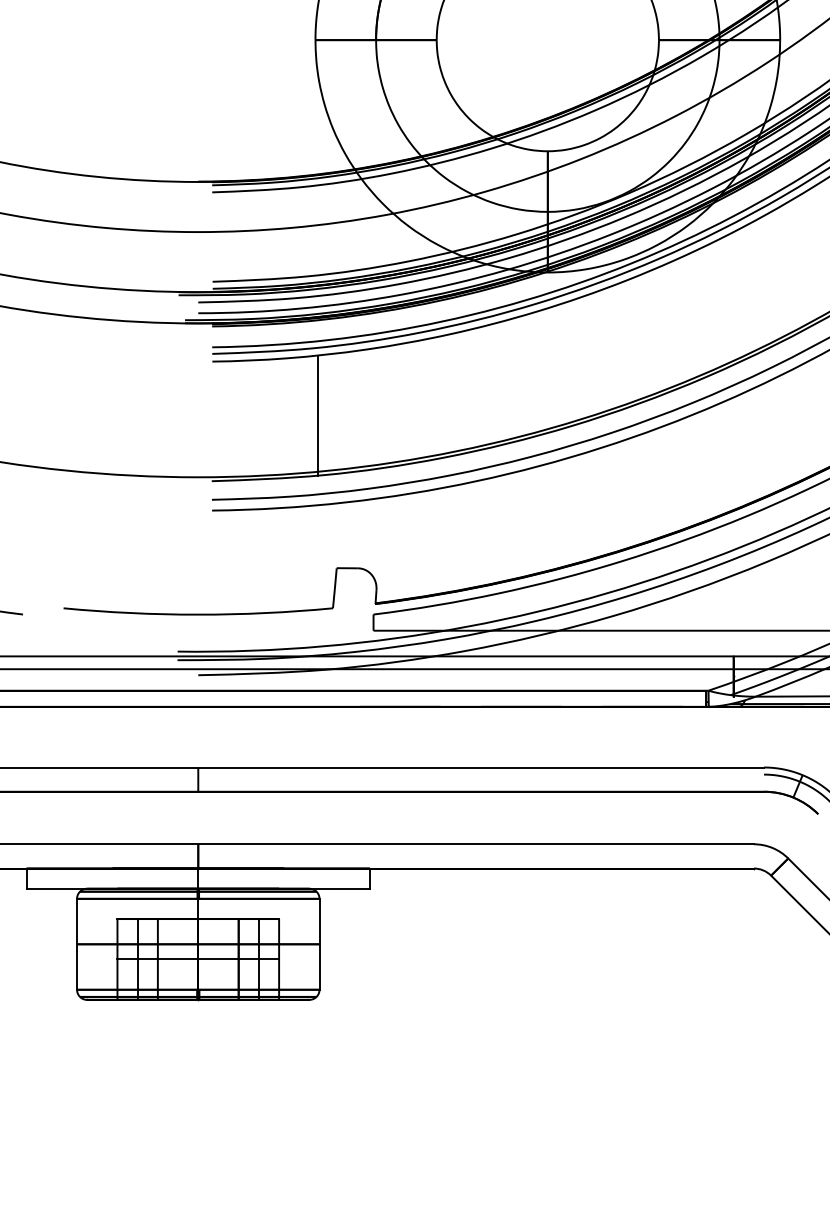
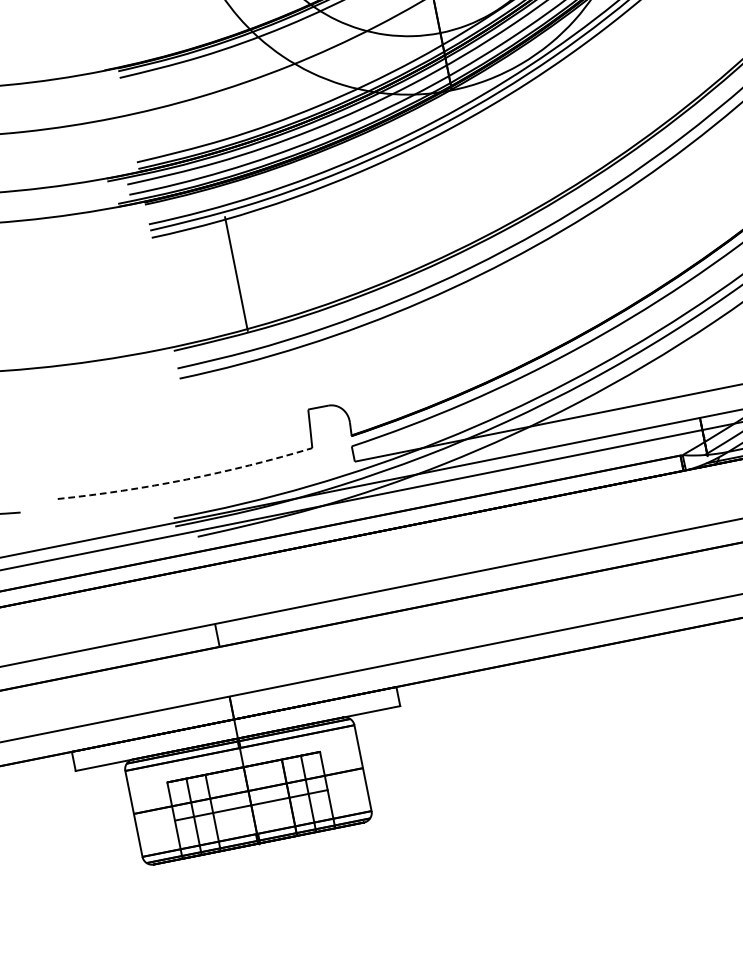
line: (318, 415) -> (236, 273), moved
arc: (198, 614) -> (186, 479), solid -> dashed

